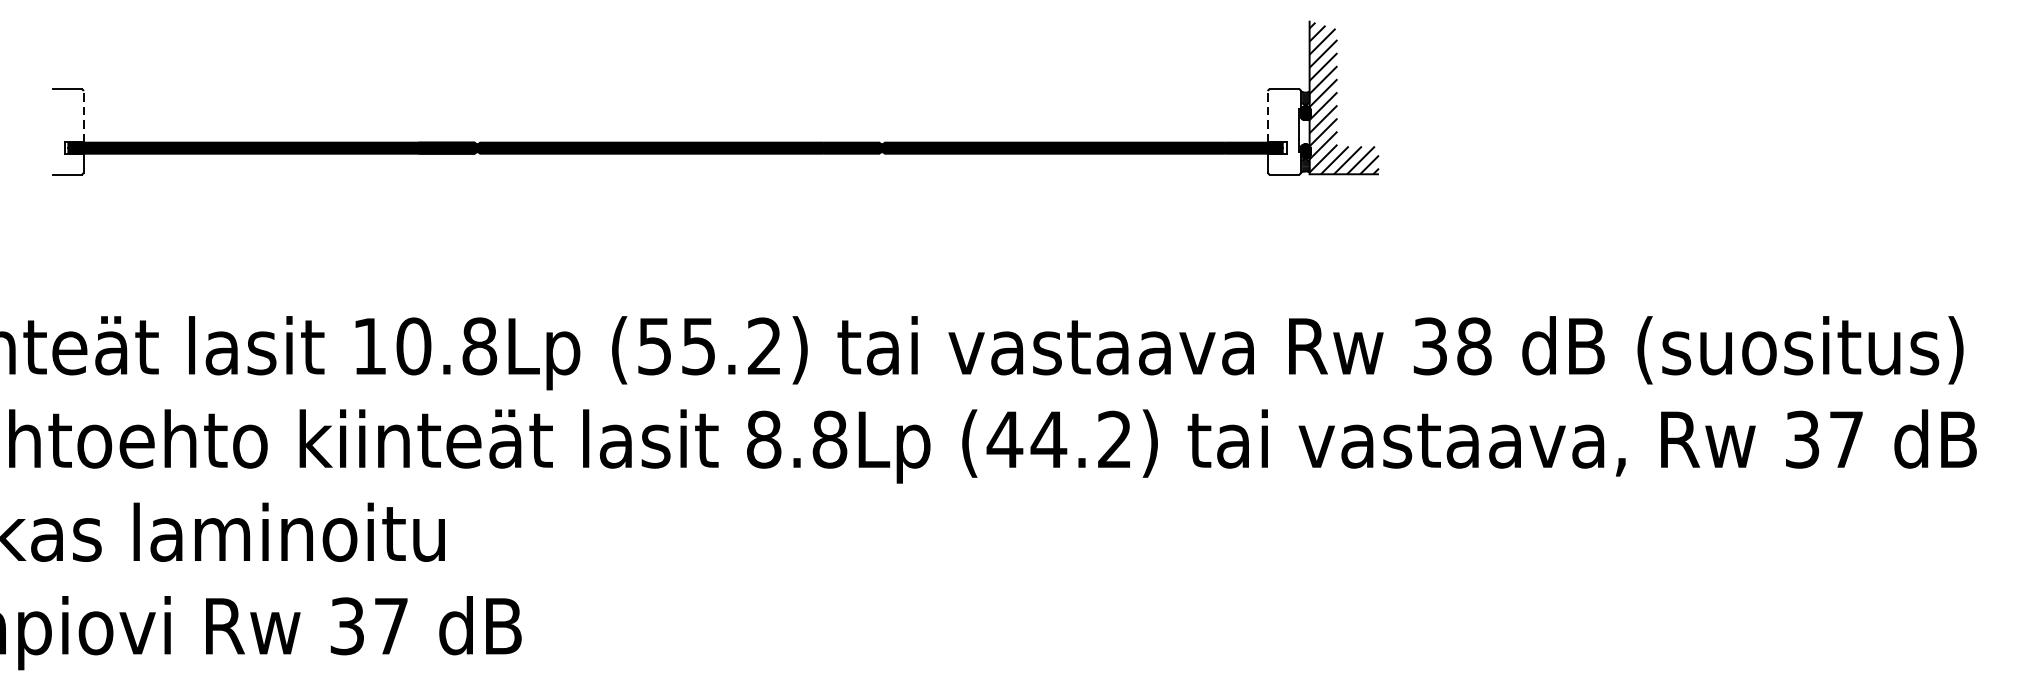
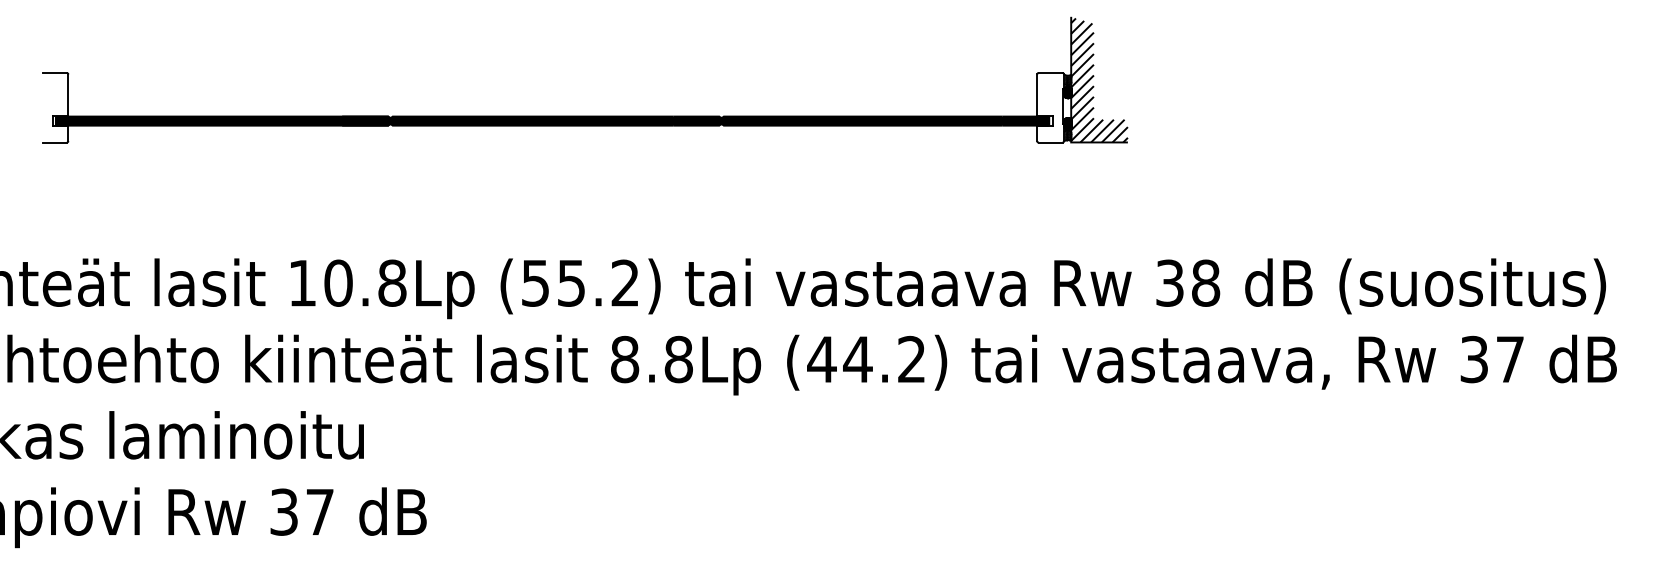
line: (83, 116) -> (68, 95), dashed -> solid
line: (1268, 116) -> (1037, 95), dashed -> solid

